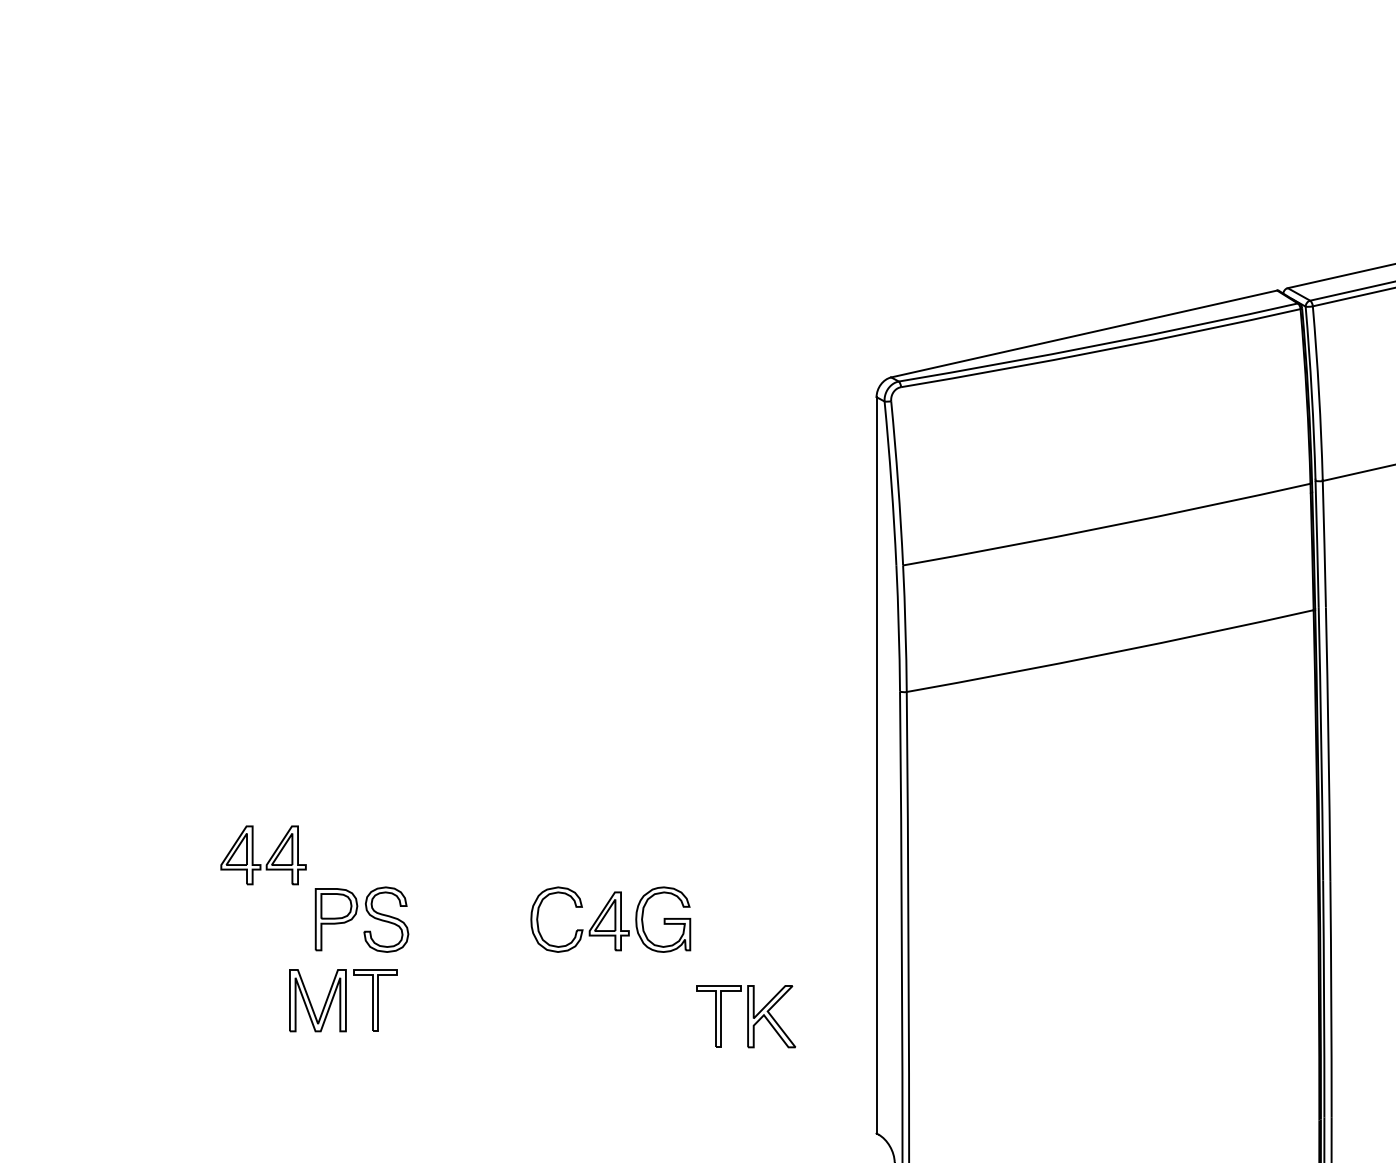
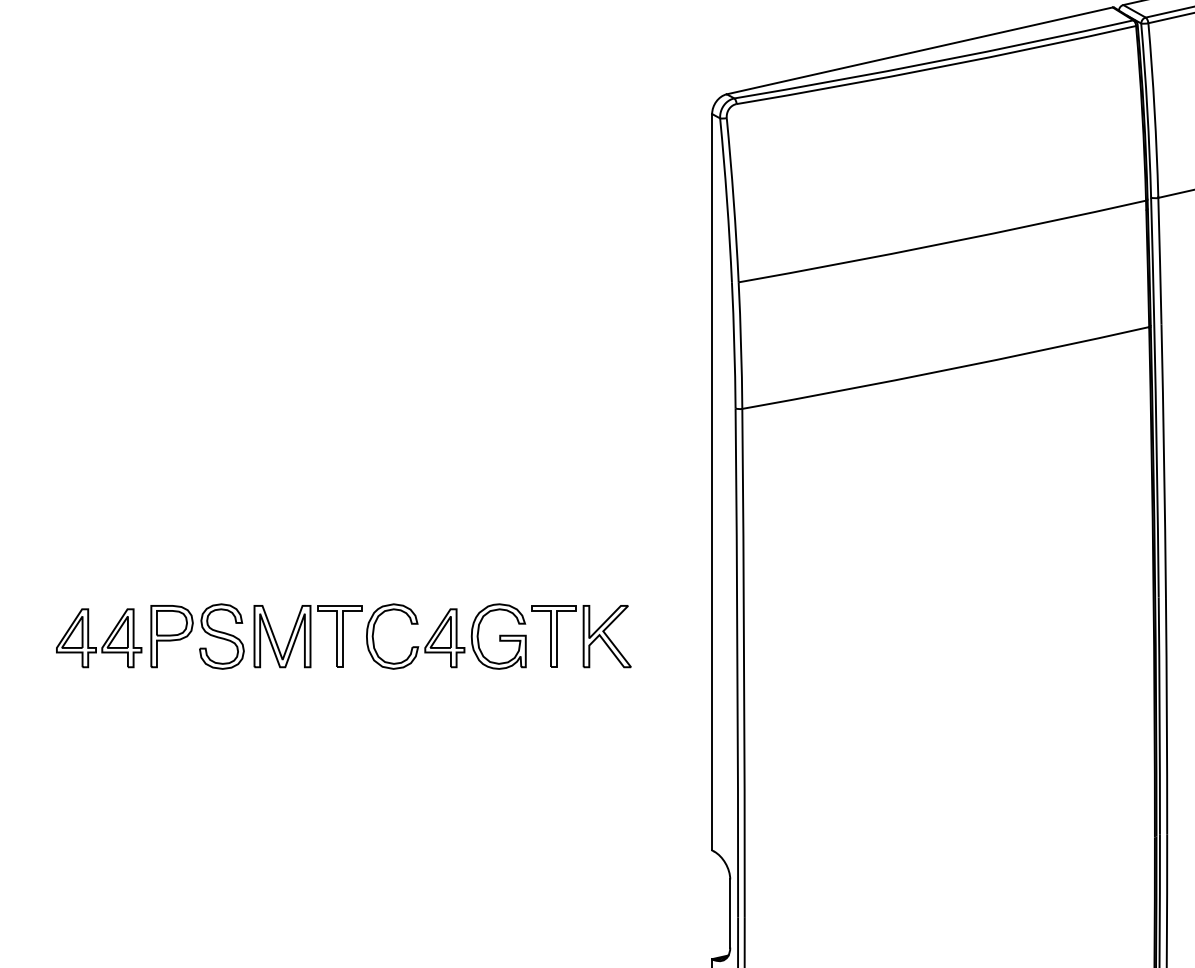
part: (269, 858) -> (105, 641), moved
part: (343, 1000) -> (308, 636), moved
part: (746, 1016) -> (582, 636), moved

